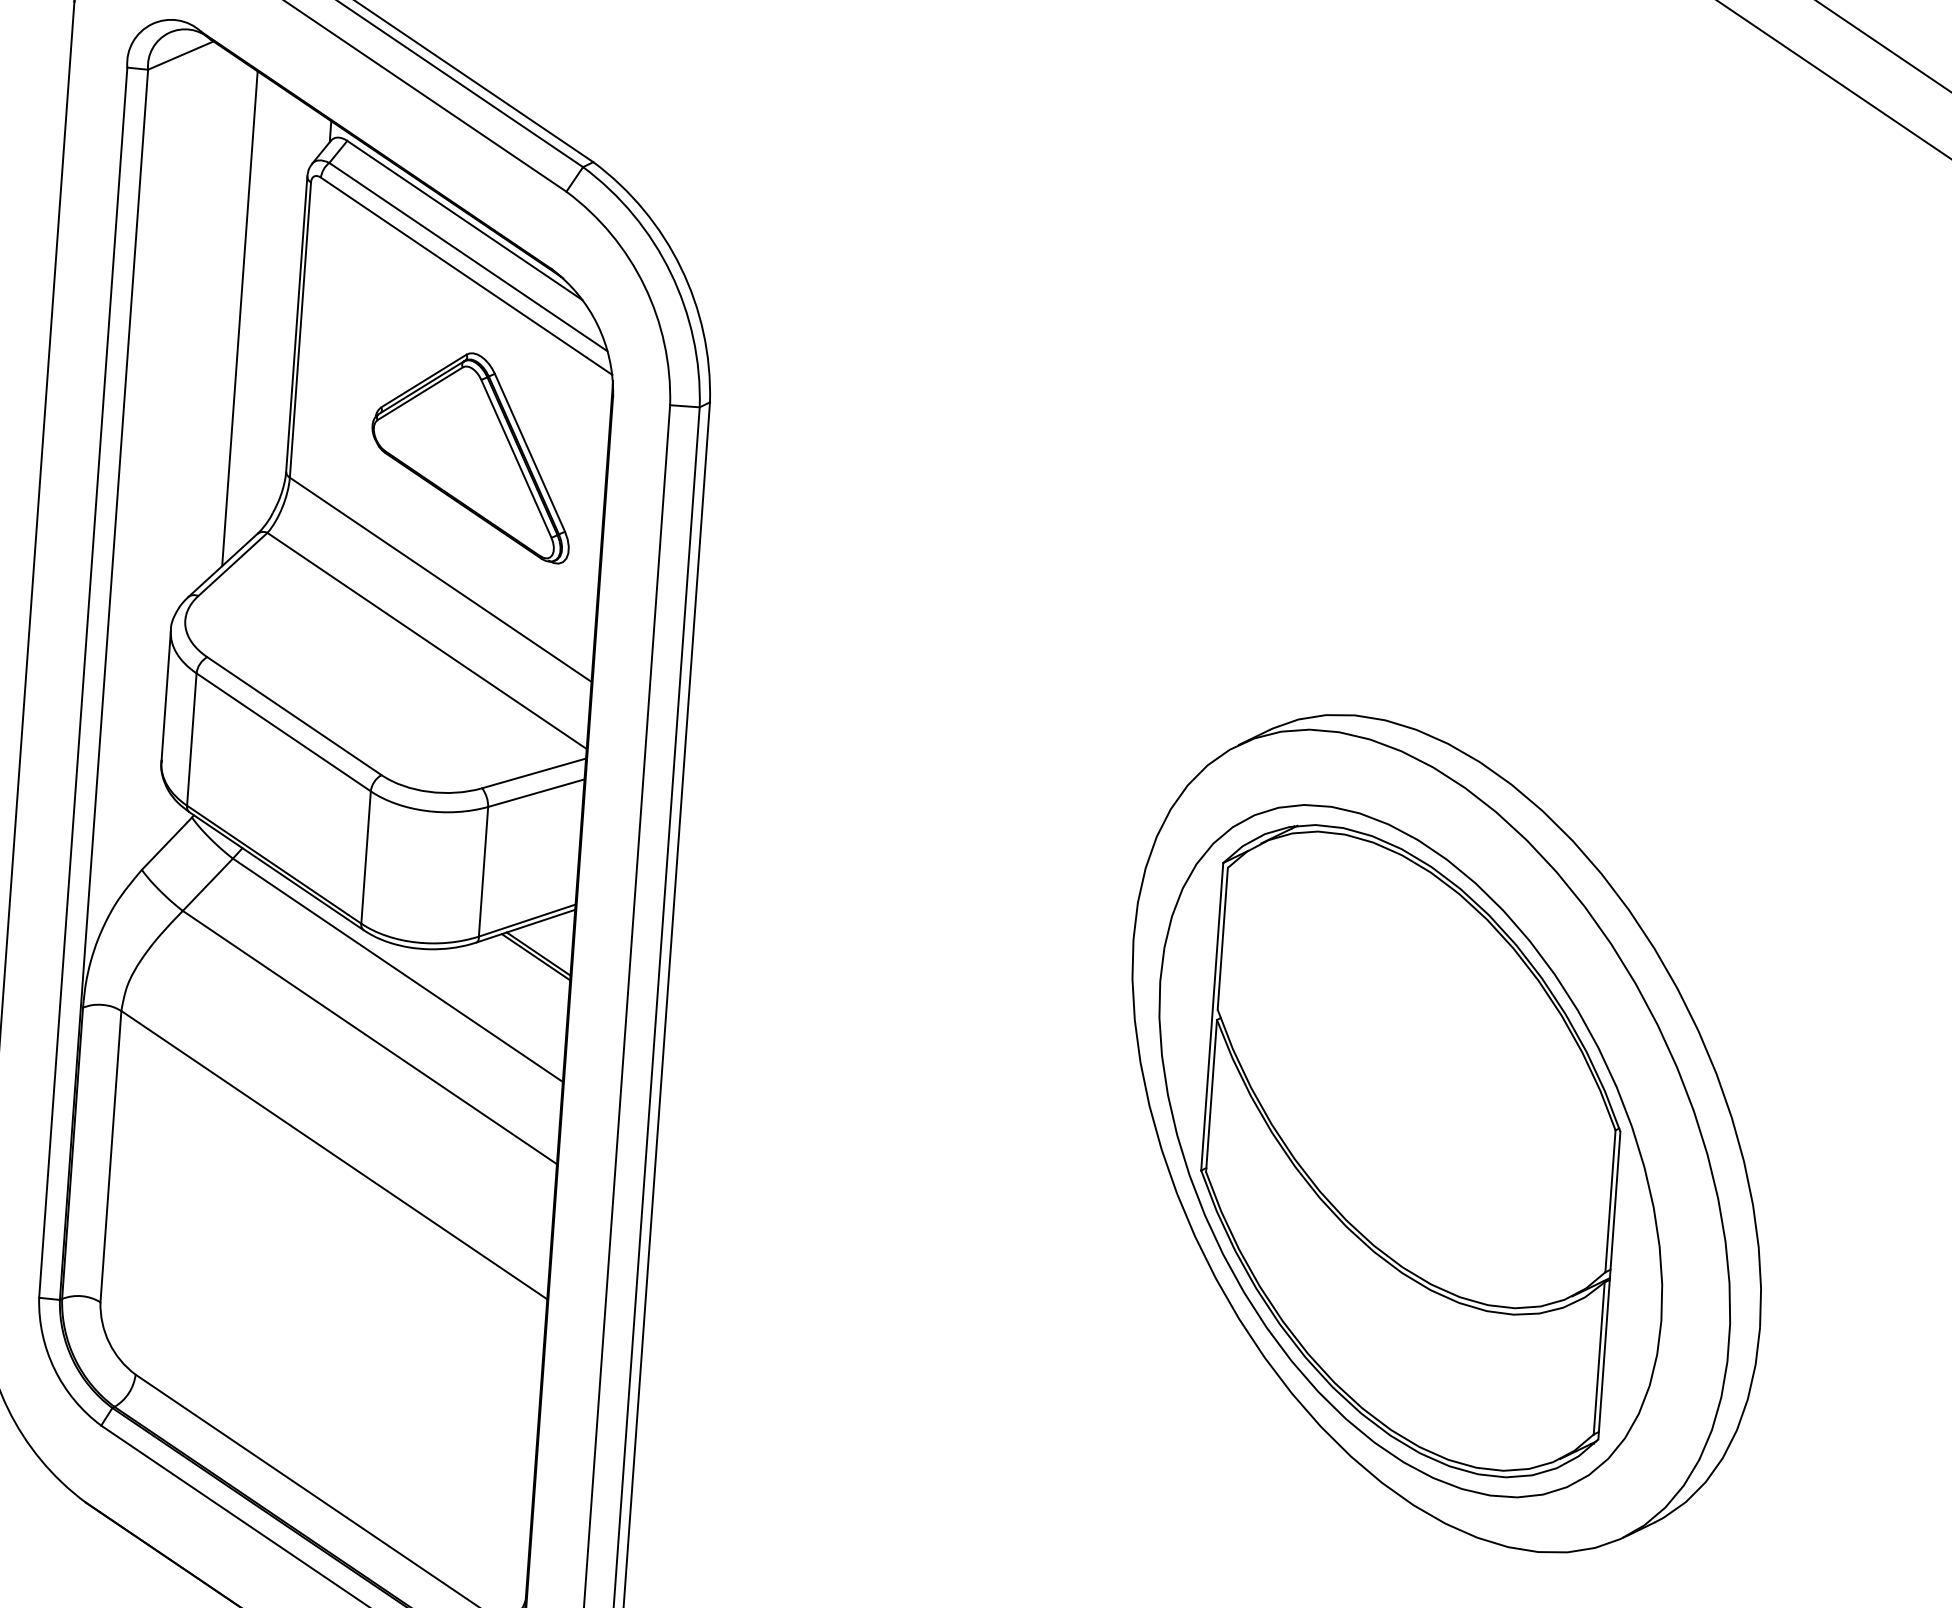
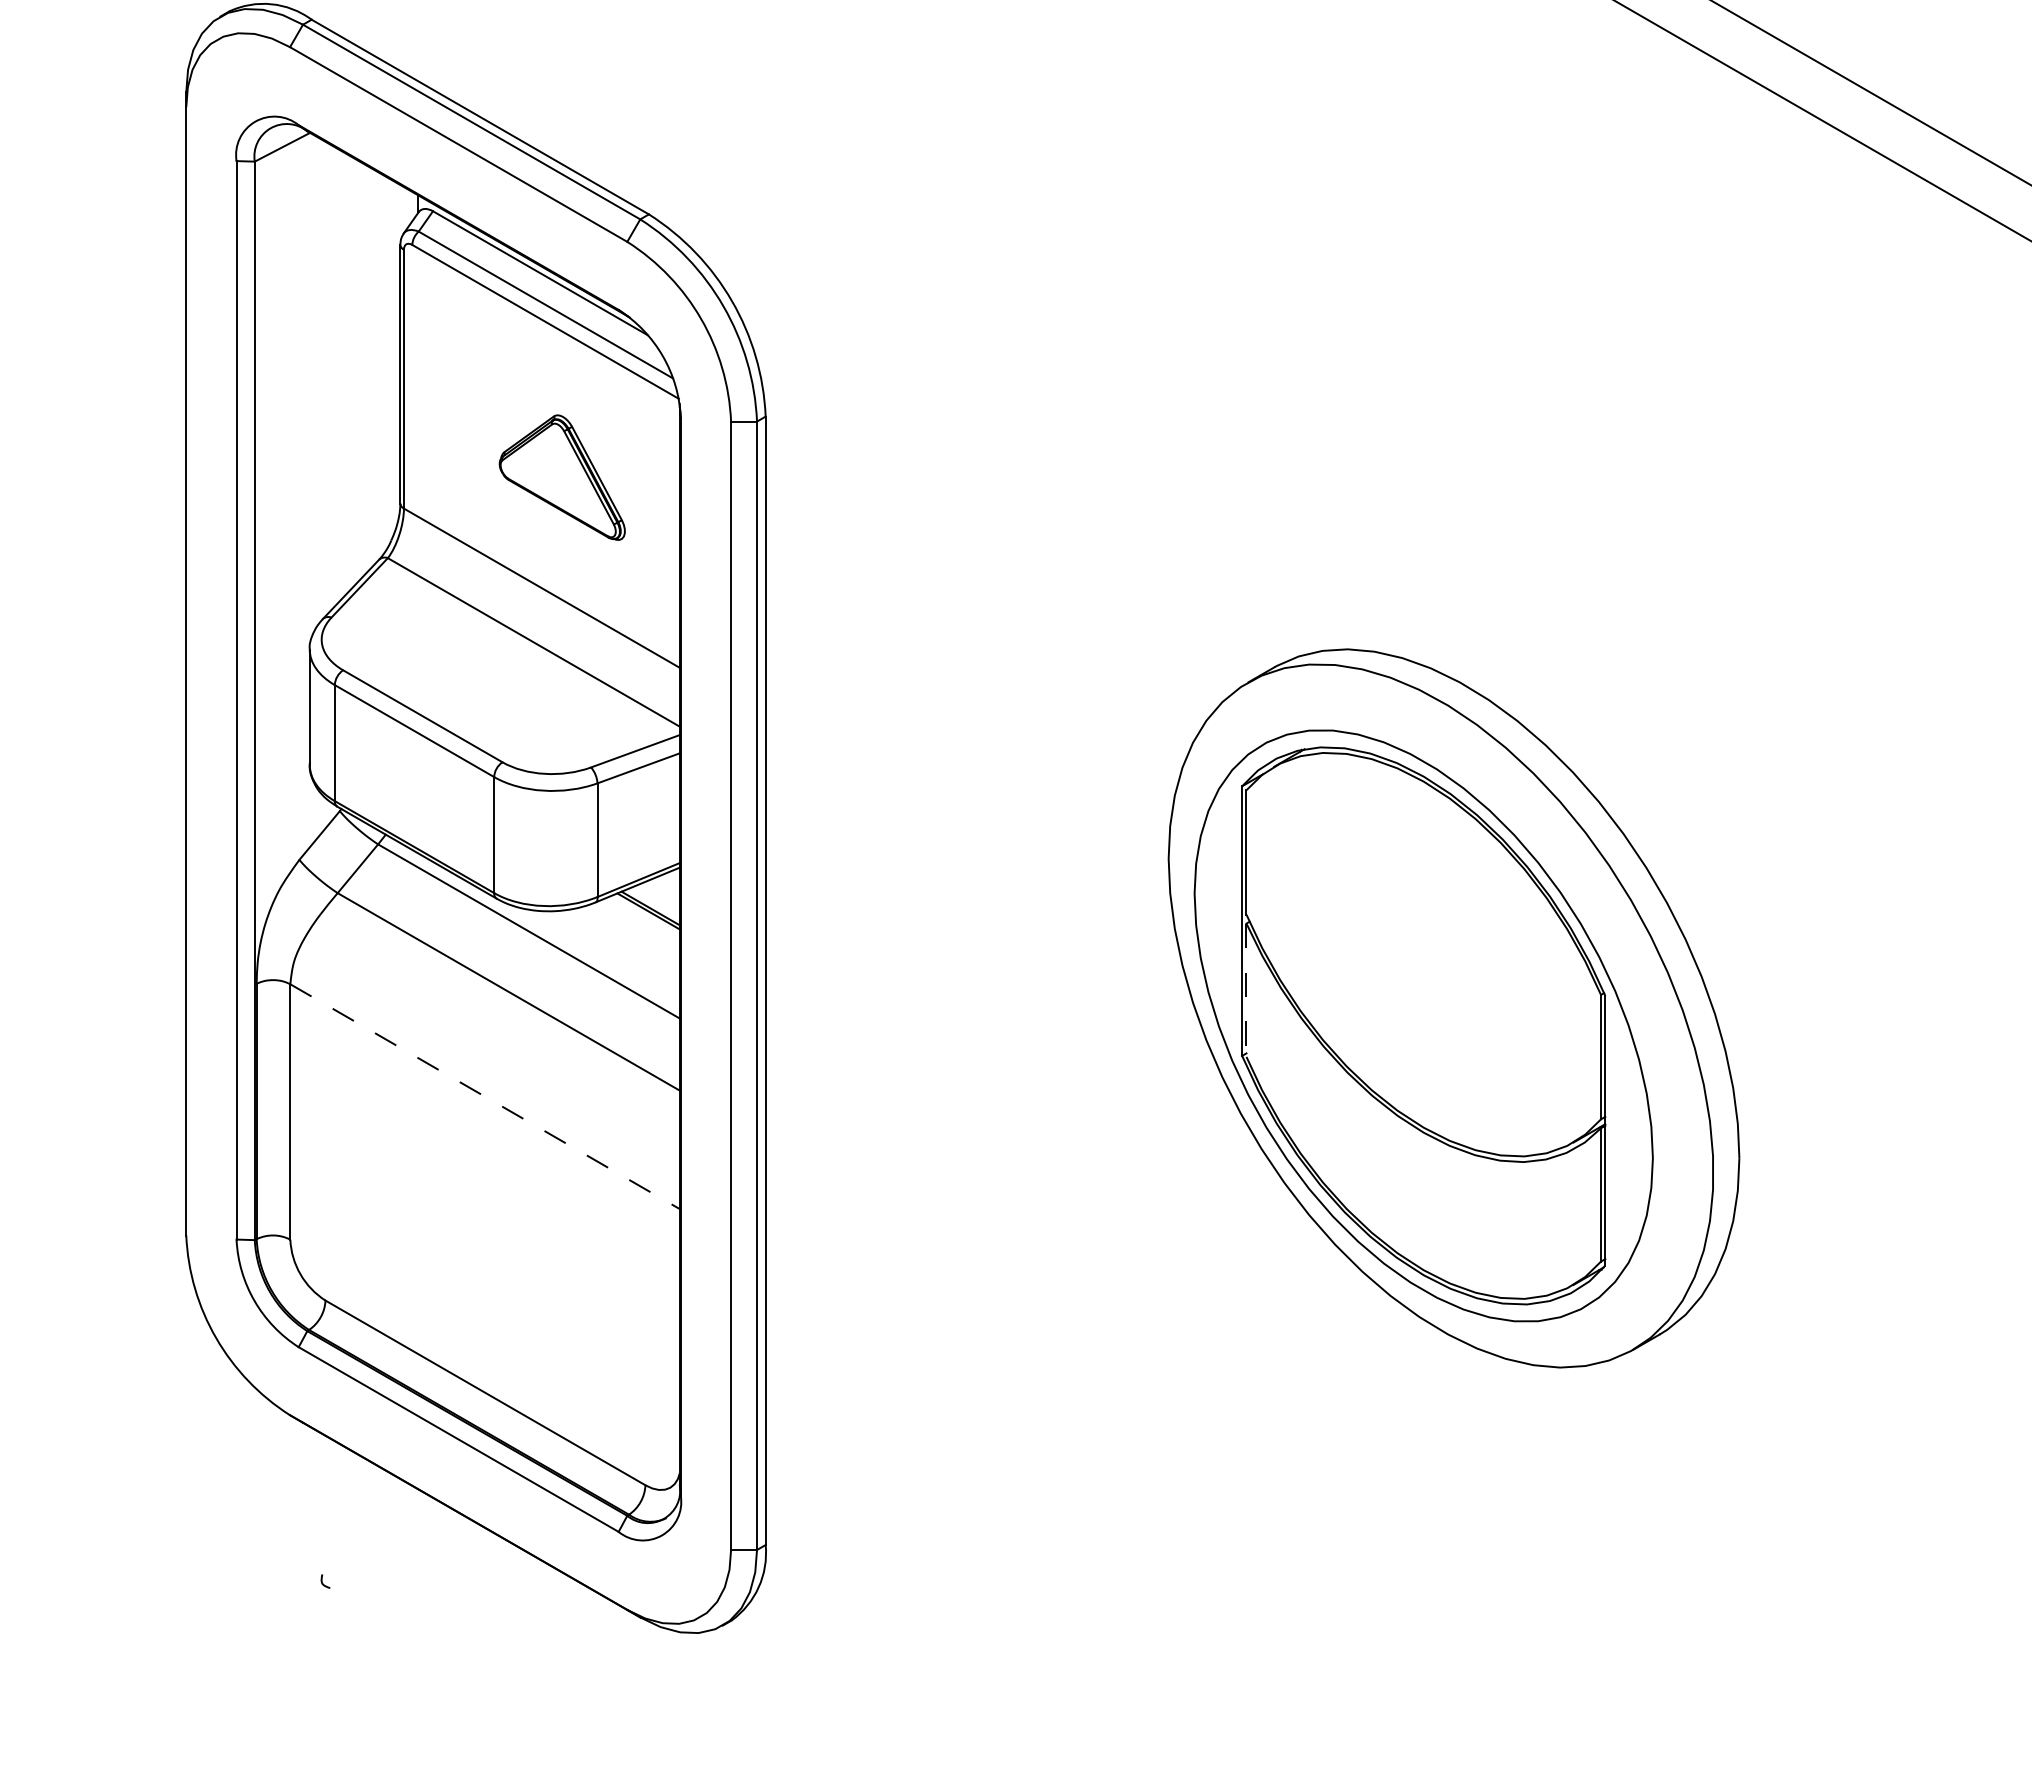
line: (240, 318) -> (350, 372), removed
part: (473, 455) -> (562, 477), size x0.7
line: (1211, 1096) -> (1246, 990), solid -> dashed
line: (334, 1154) -> (485, 1096), solid -> dashed

